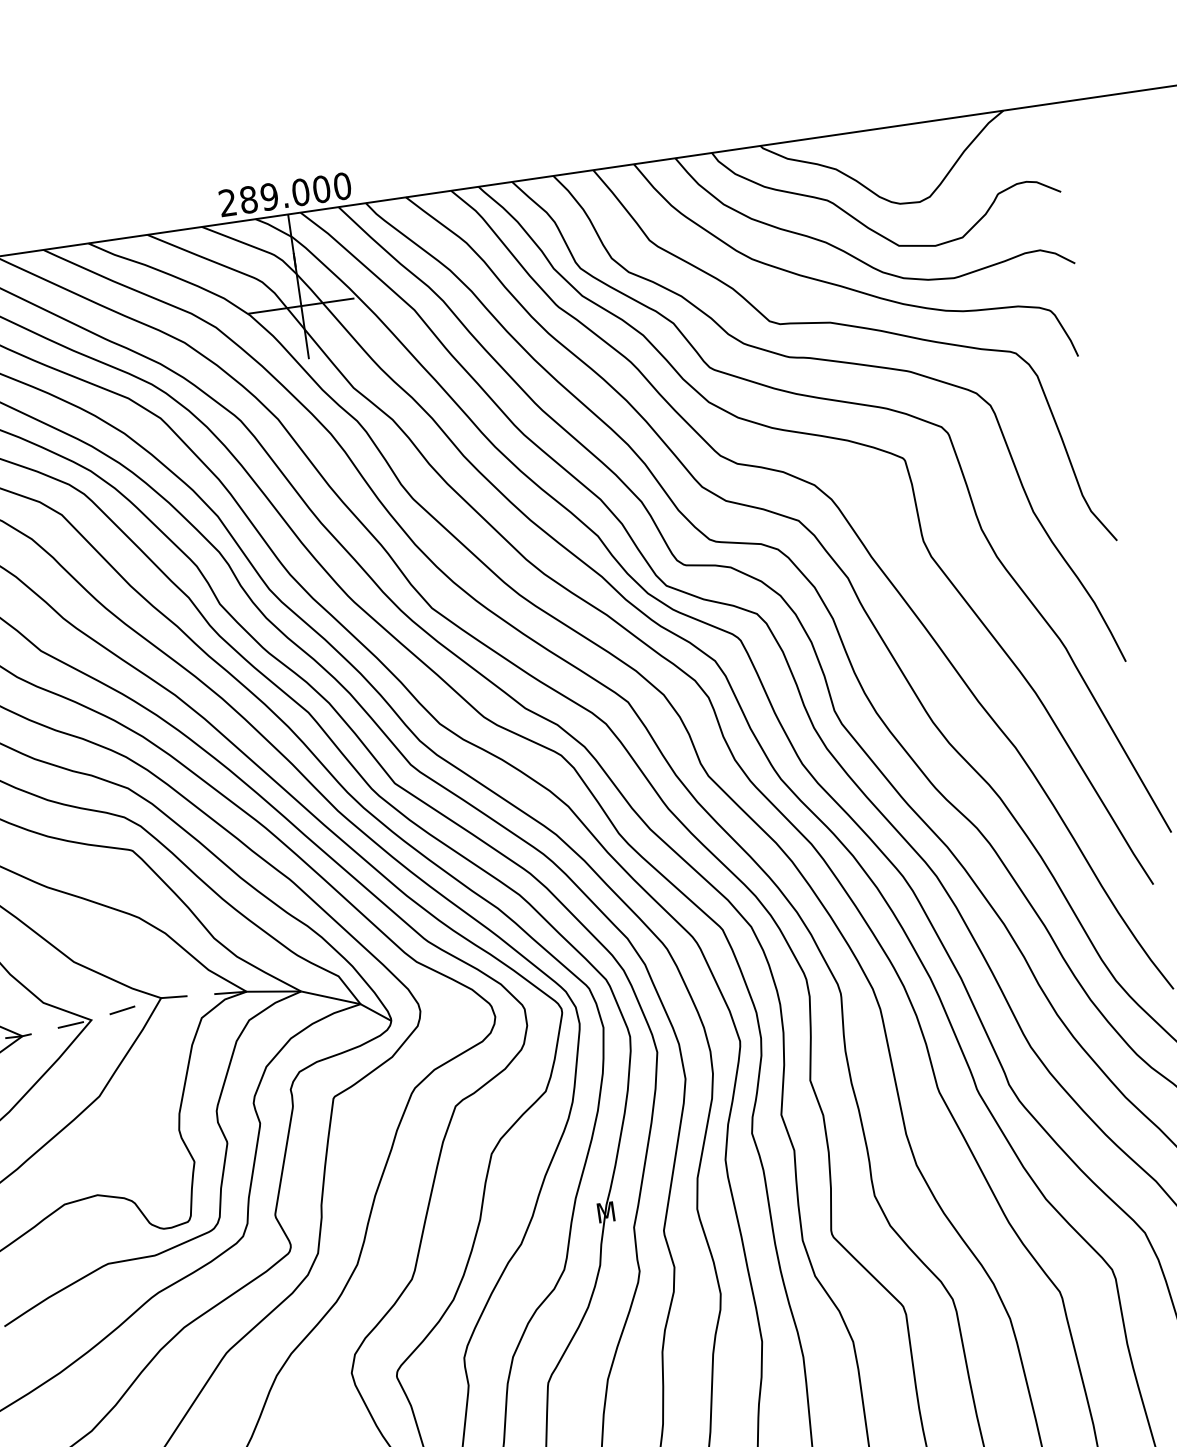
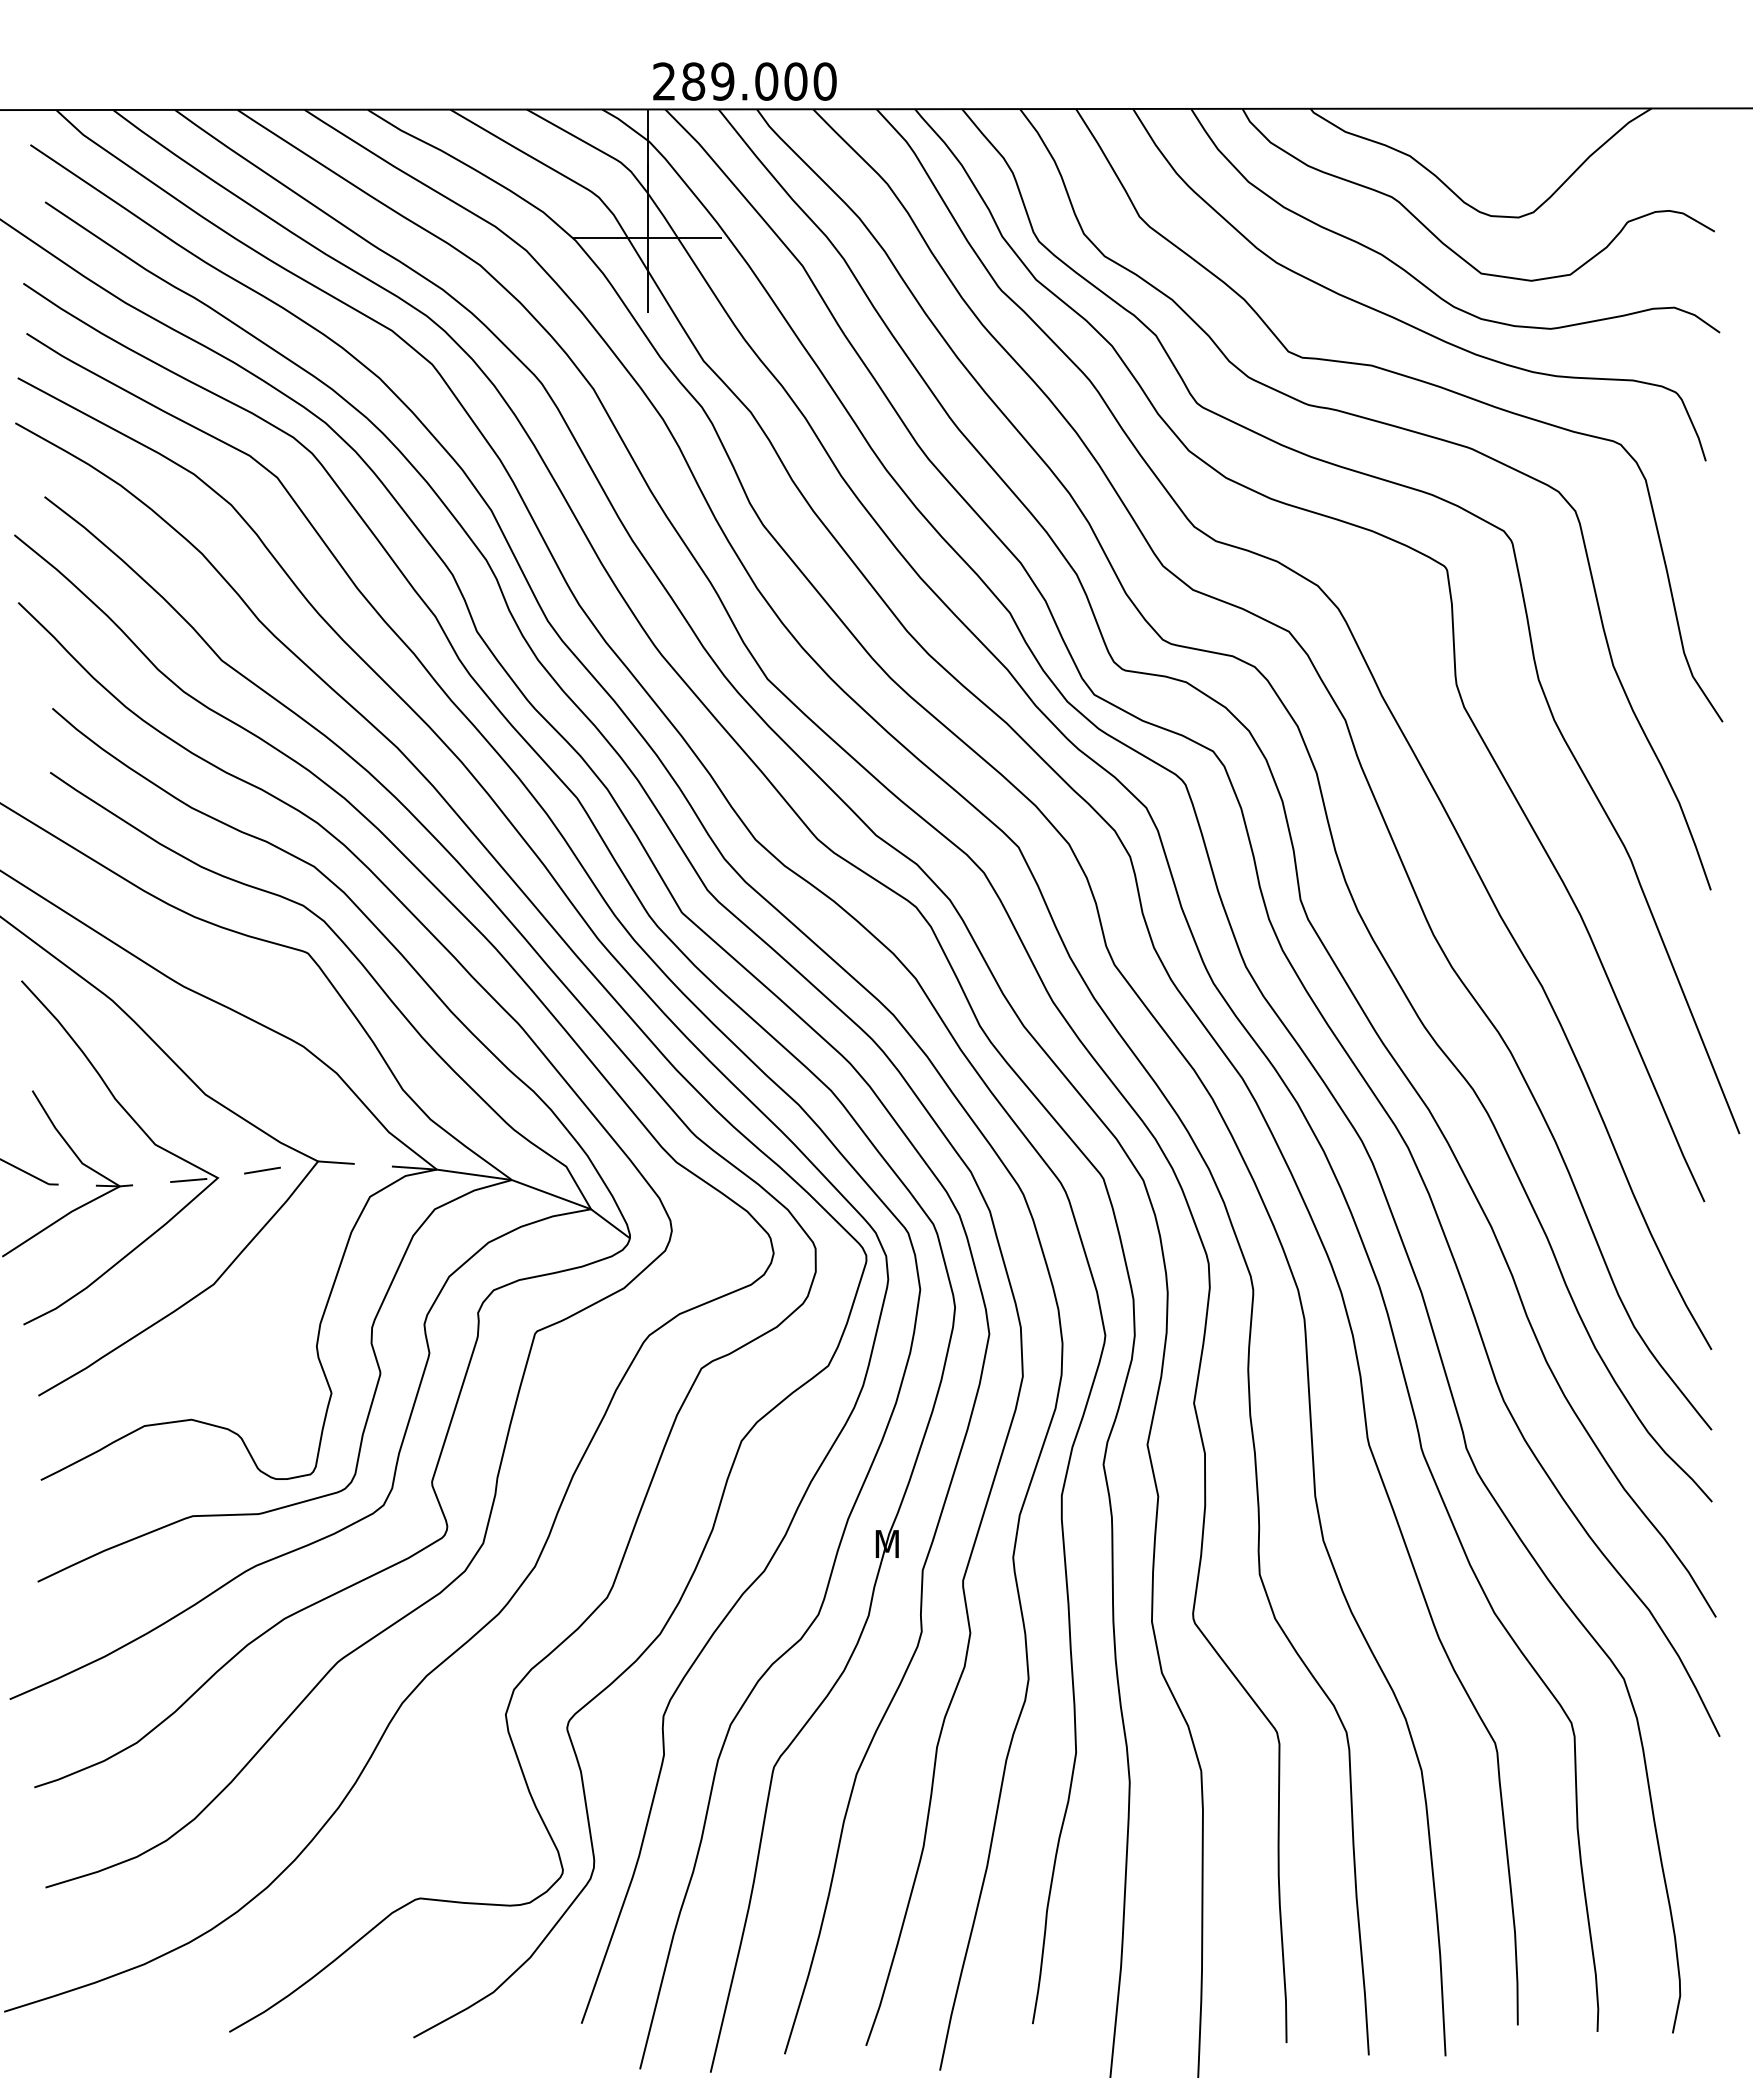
text: (284, 194) -> (744, 81), moved

